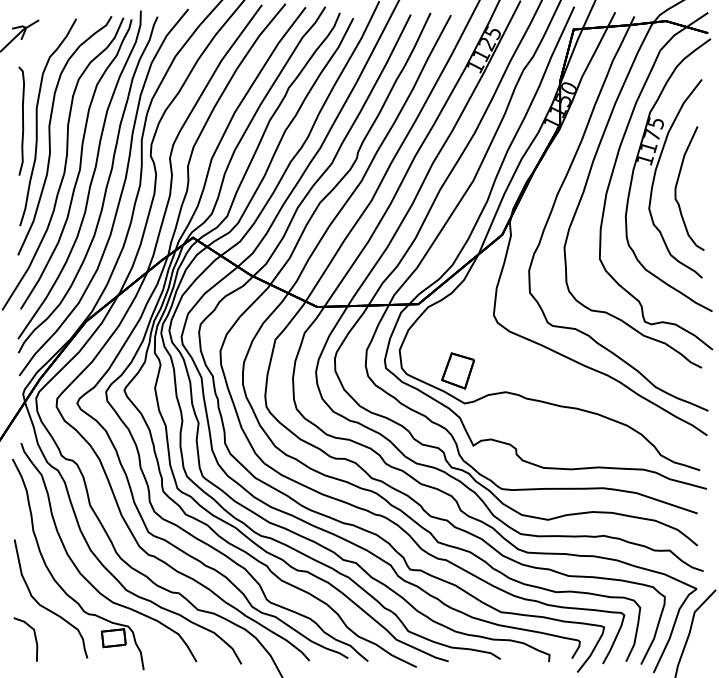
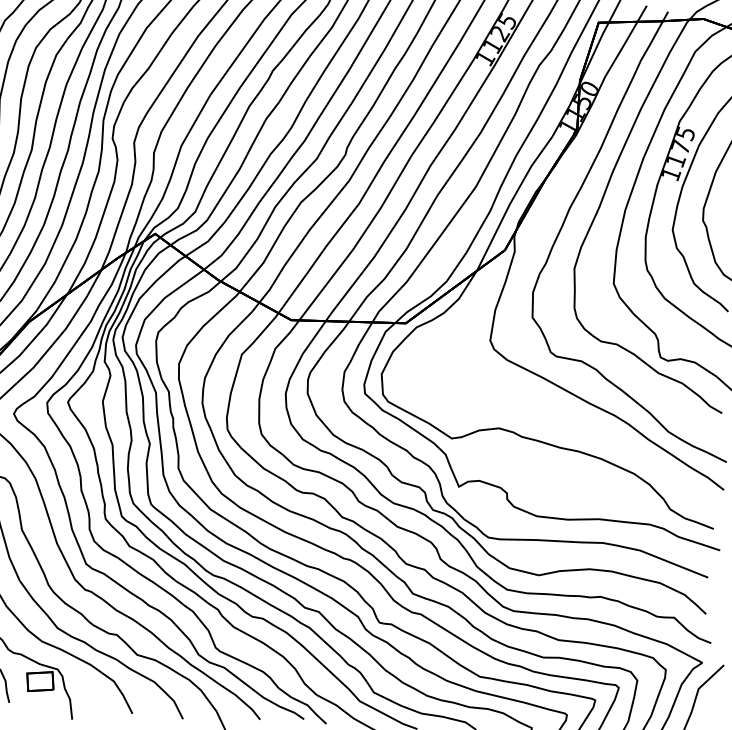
part: (457, 370) -> (445, 400), removed

